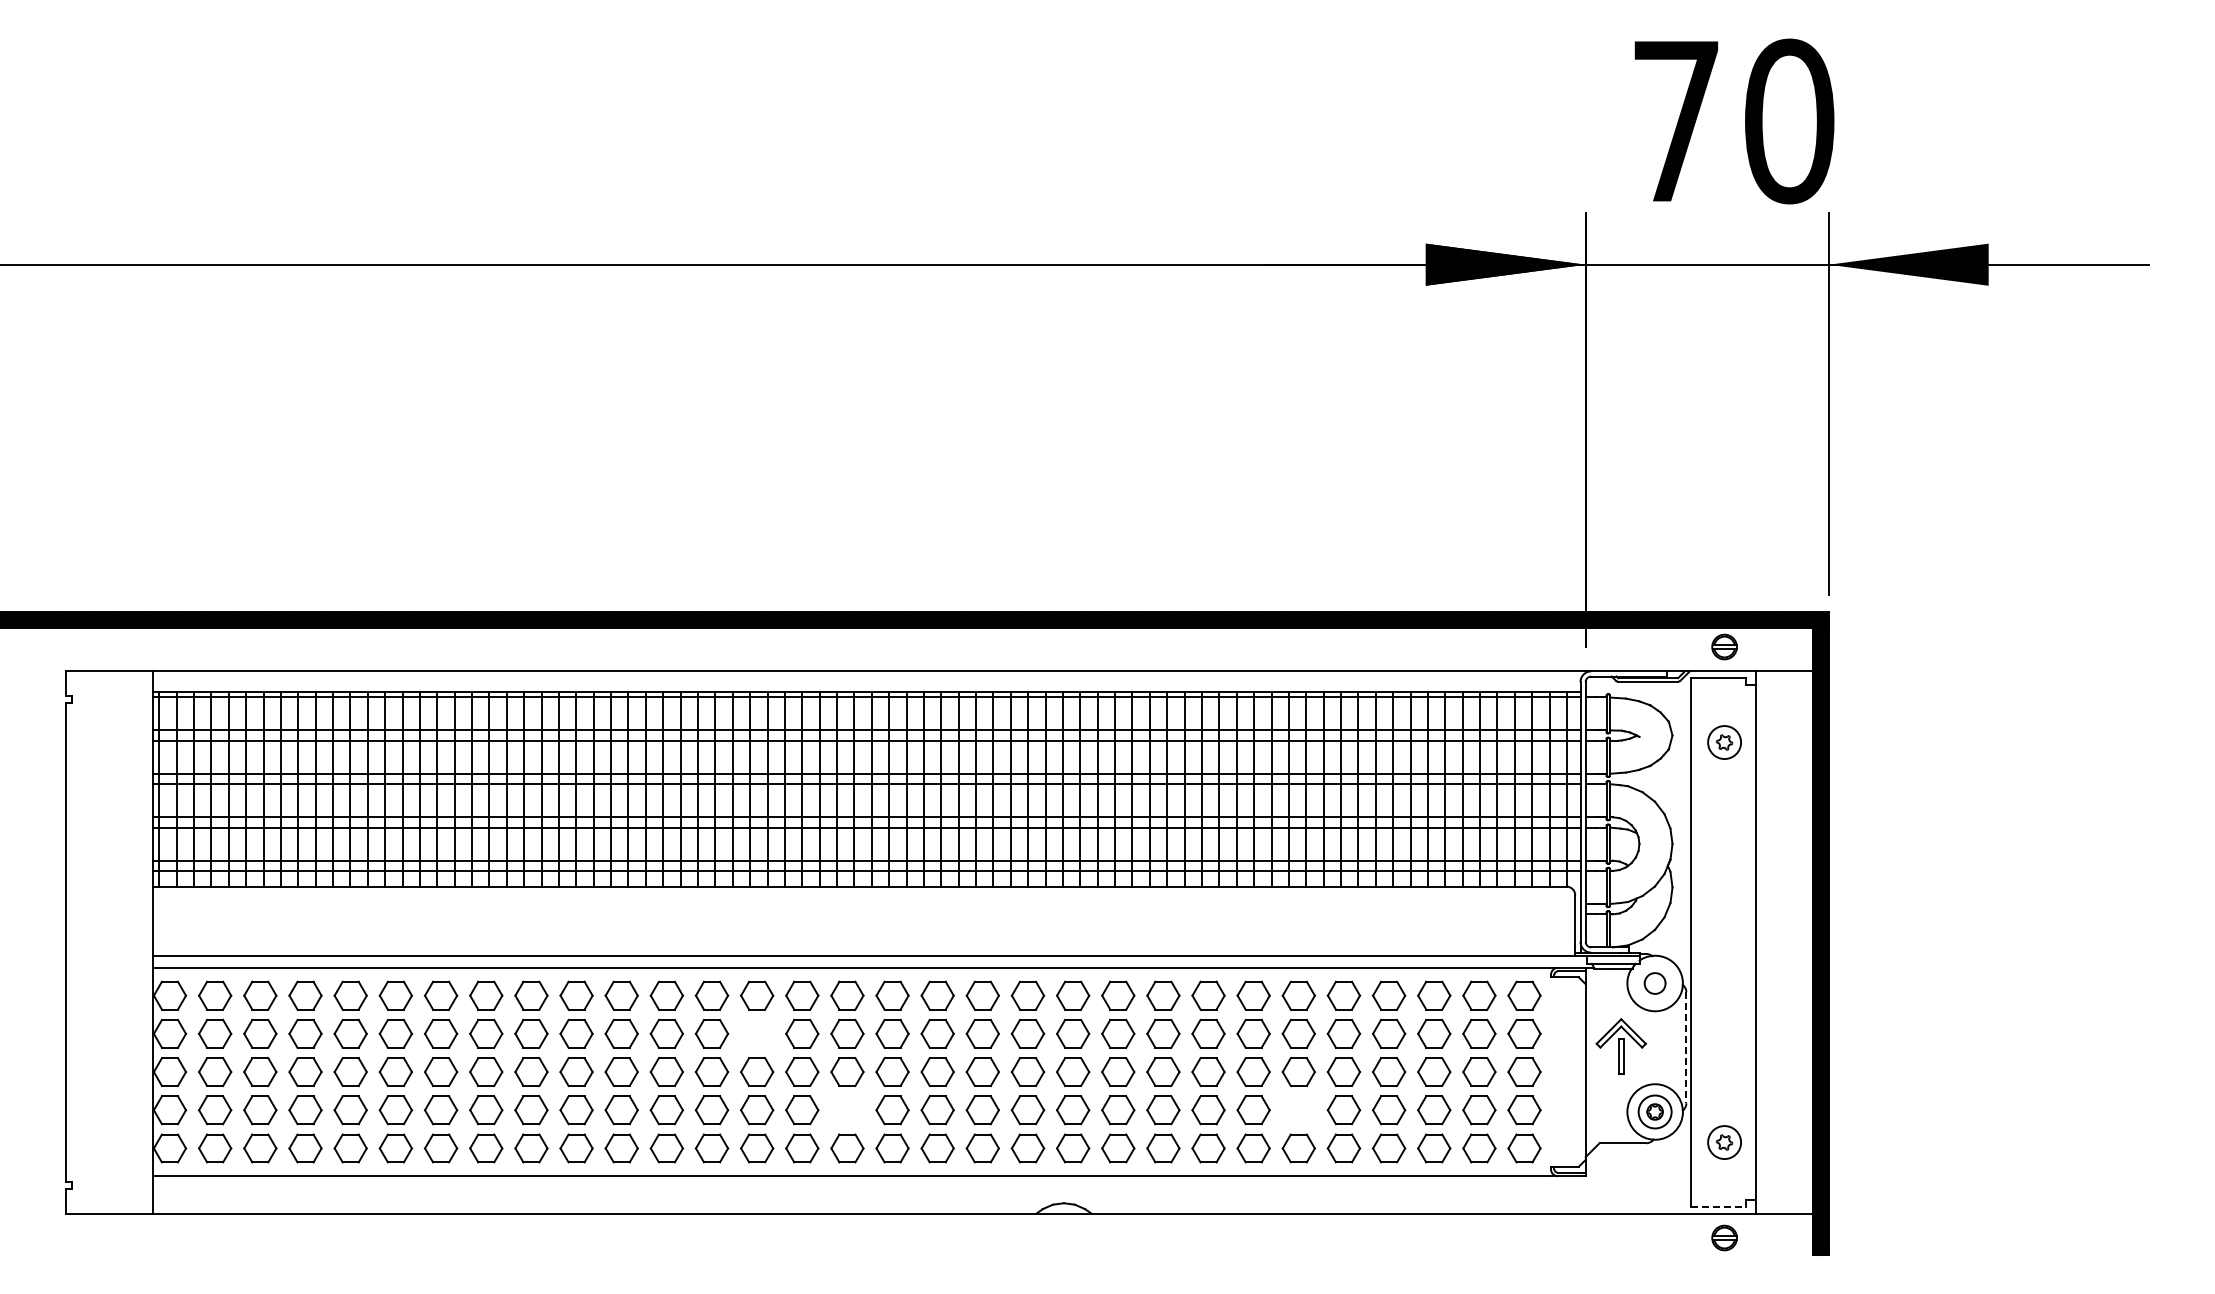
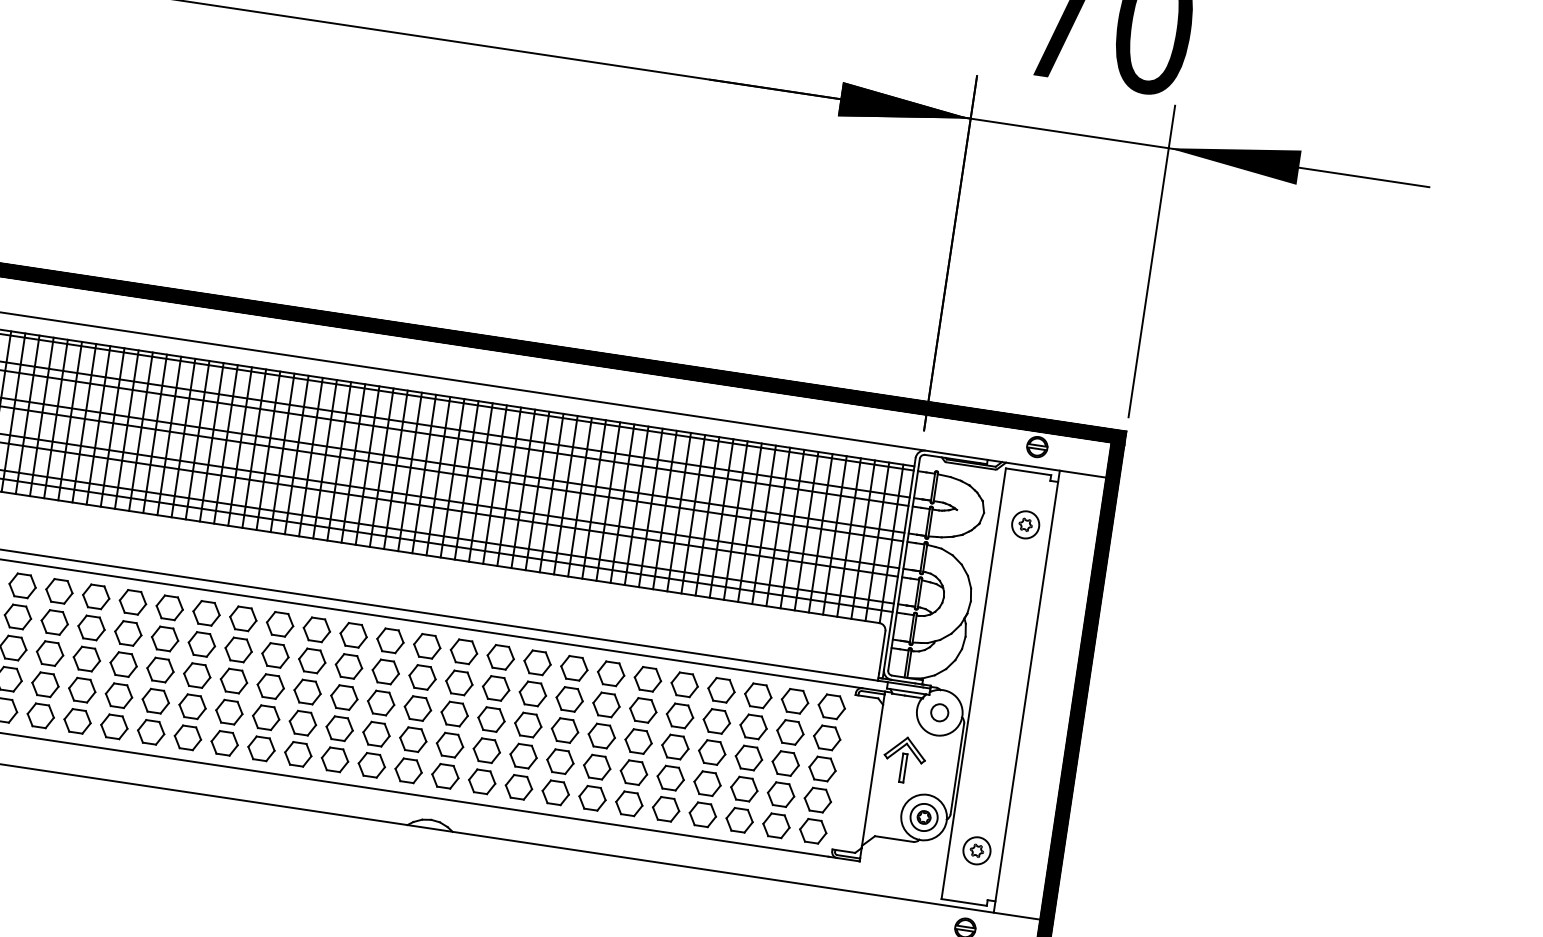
part: (757, 1033) -> (202, 644), added
line: (1686, 1047) -> (957, 768), dashed -> solid
part: (847, 1110) -> (266, 717), added
part: (1298, 1110) -> (633, 772), added
line: (1718, 1206) -> (964, 902), dashed -> solid

